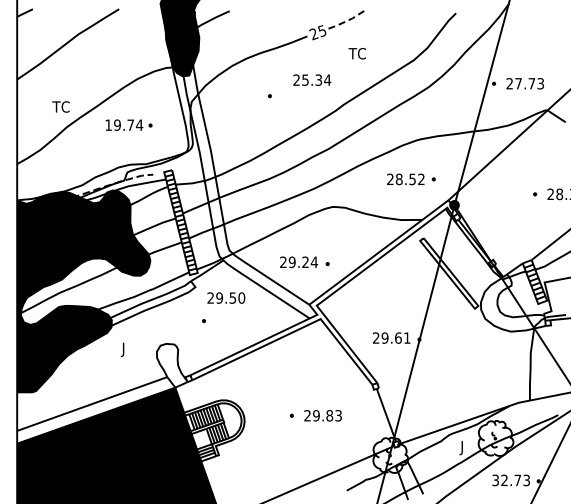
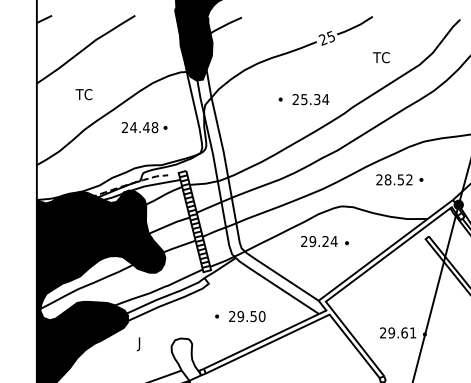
line: (347, 20) -> (355, 26), dashed -> solid
text: (356, 53) -> (380, 57), moved
text: (312, 79) -> (311, 98), moved
text: (60, 106) -> (83, 94), moved
text: (124, 124) -> (140, 126), 19.74 -> 24.48
part: (411, 179) -> (399, 179), moved
part: (304, 262) -> (324, 241), moved
text: (226, 297) -> (247, 315), moved

